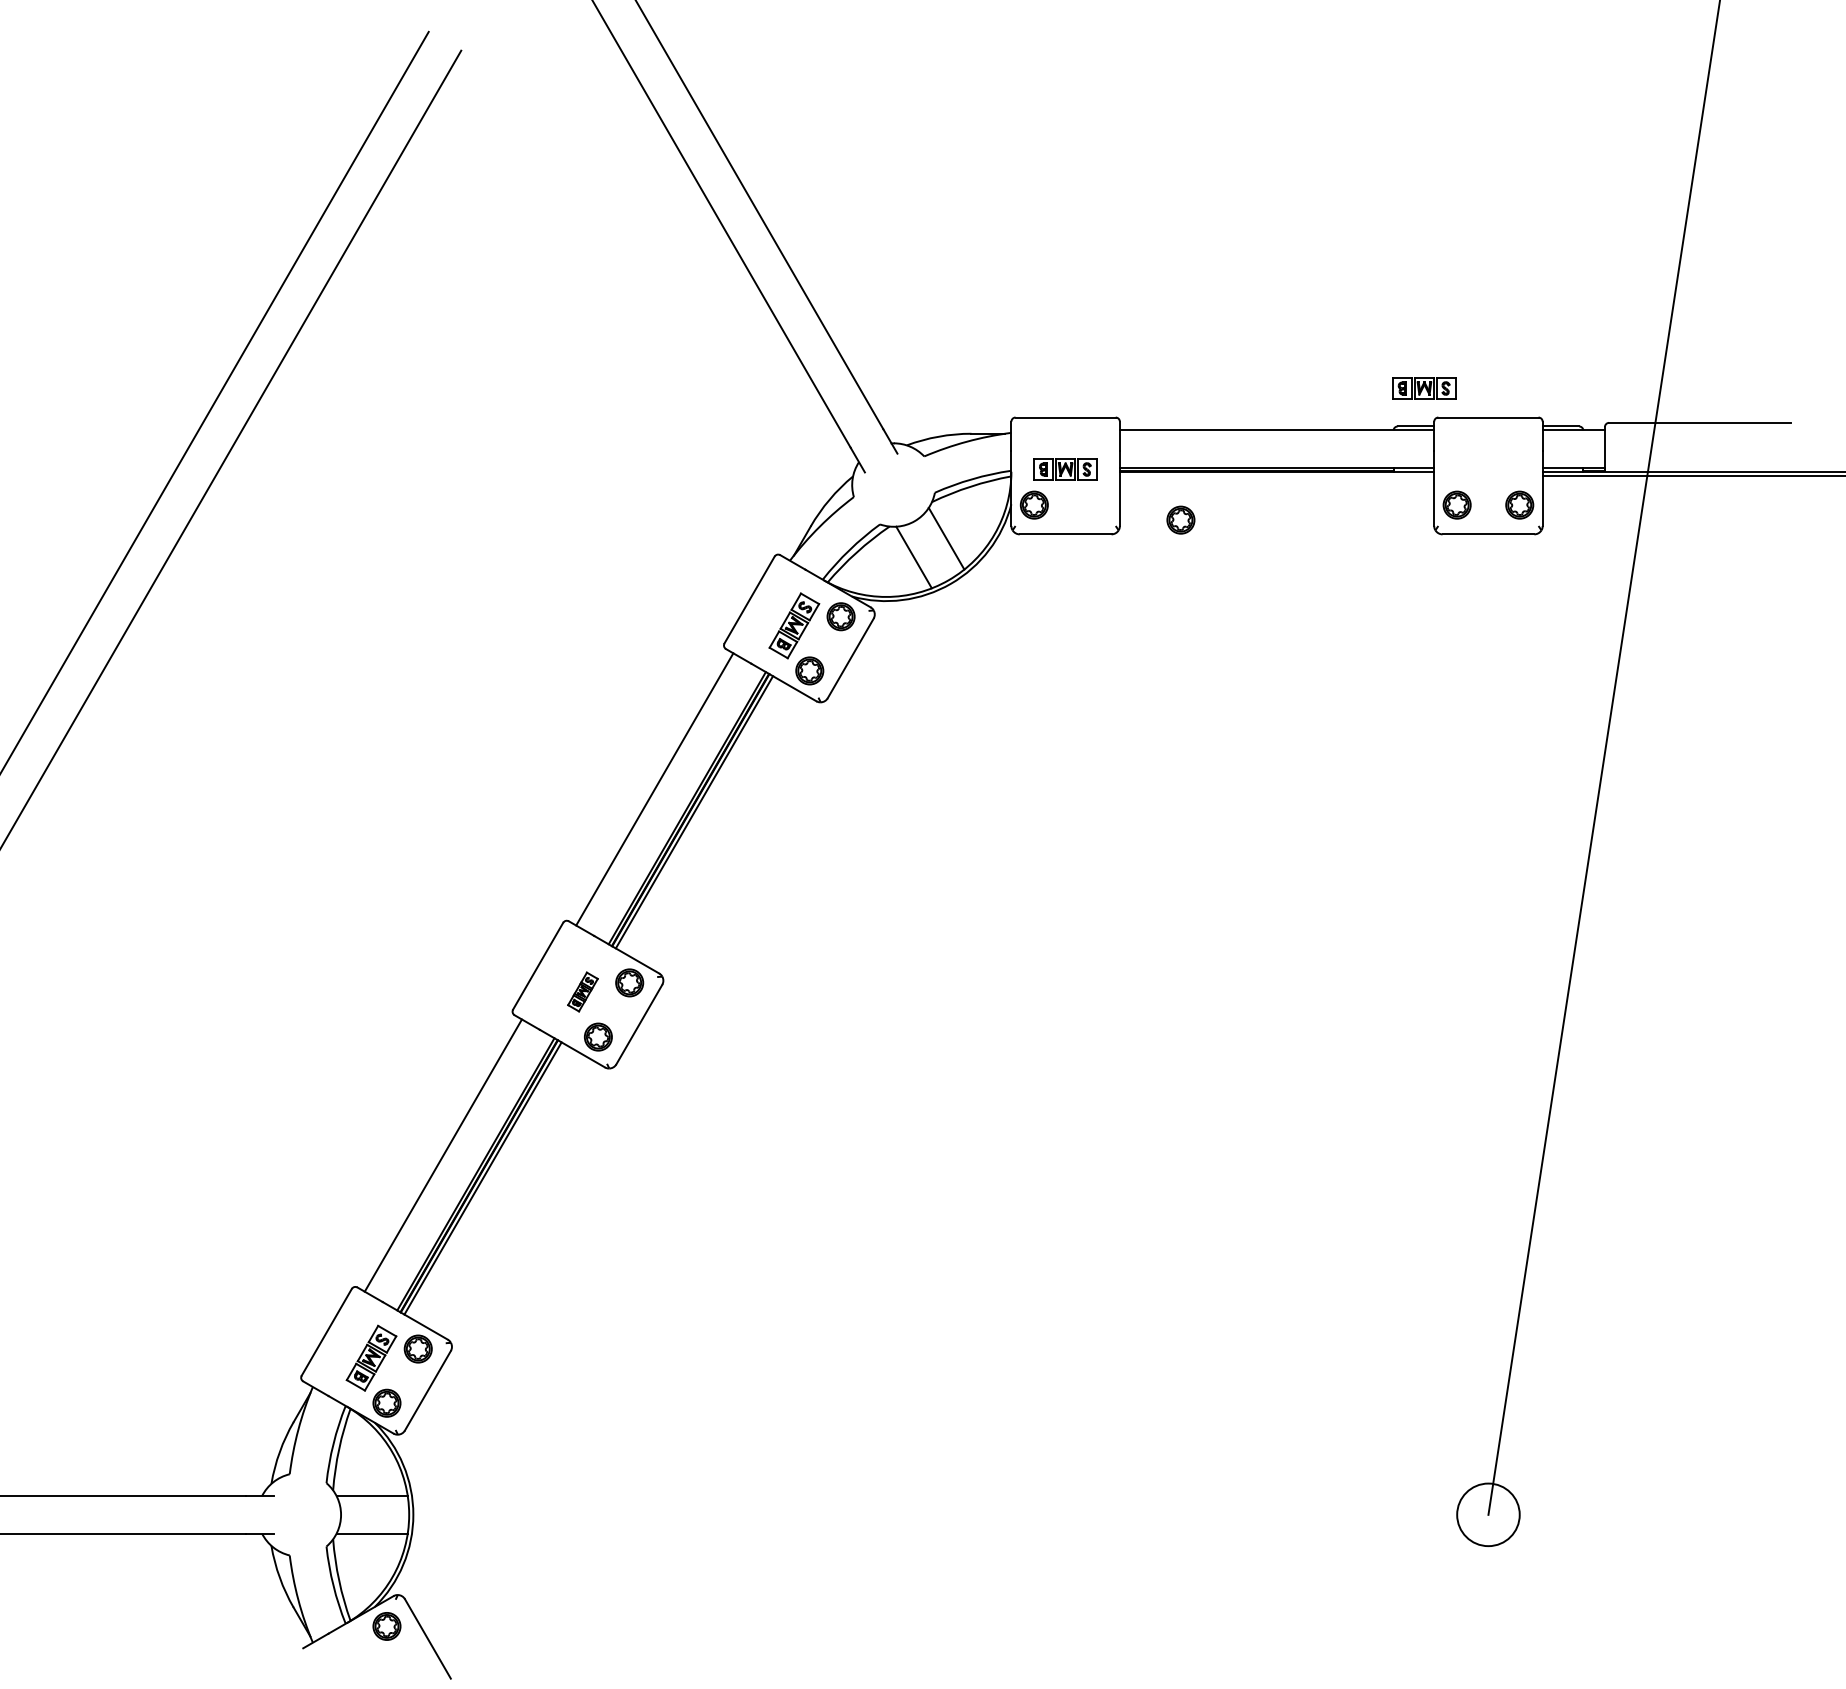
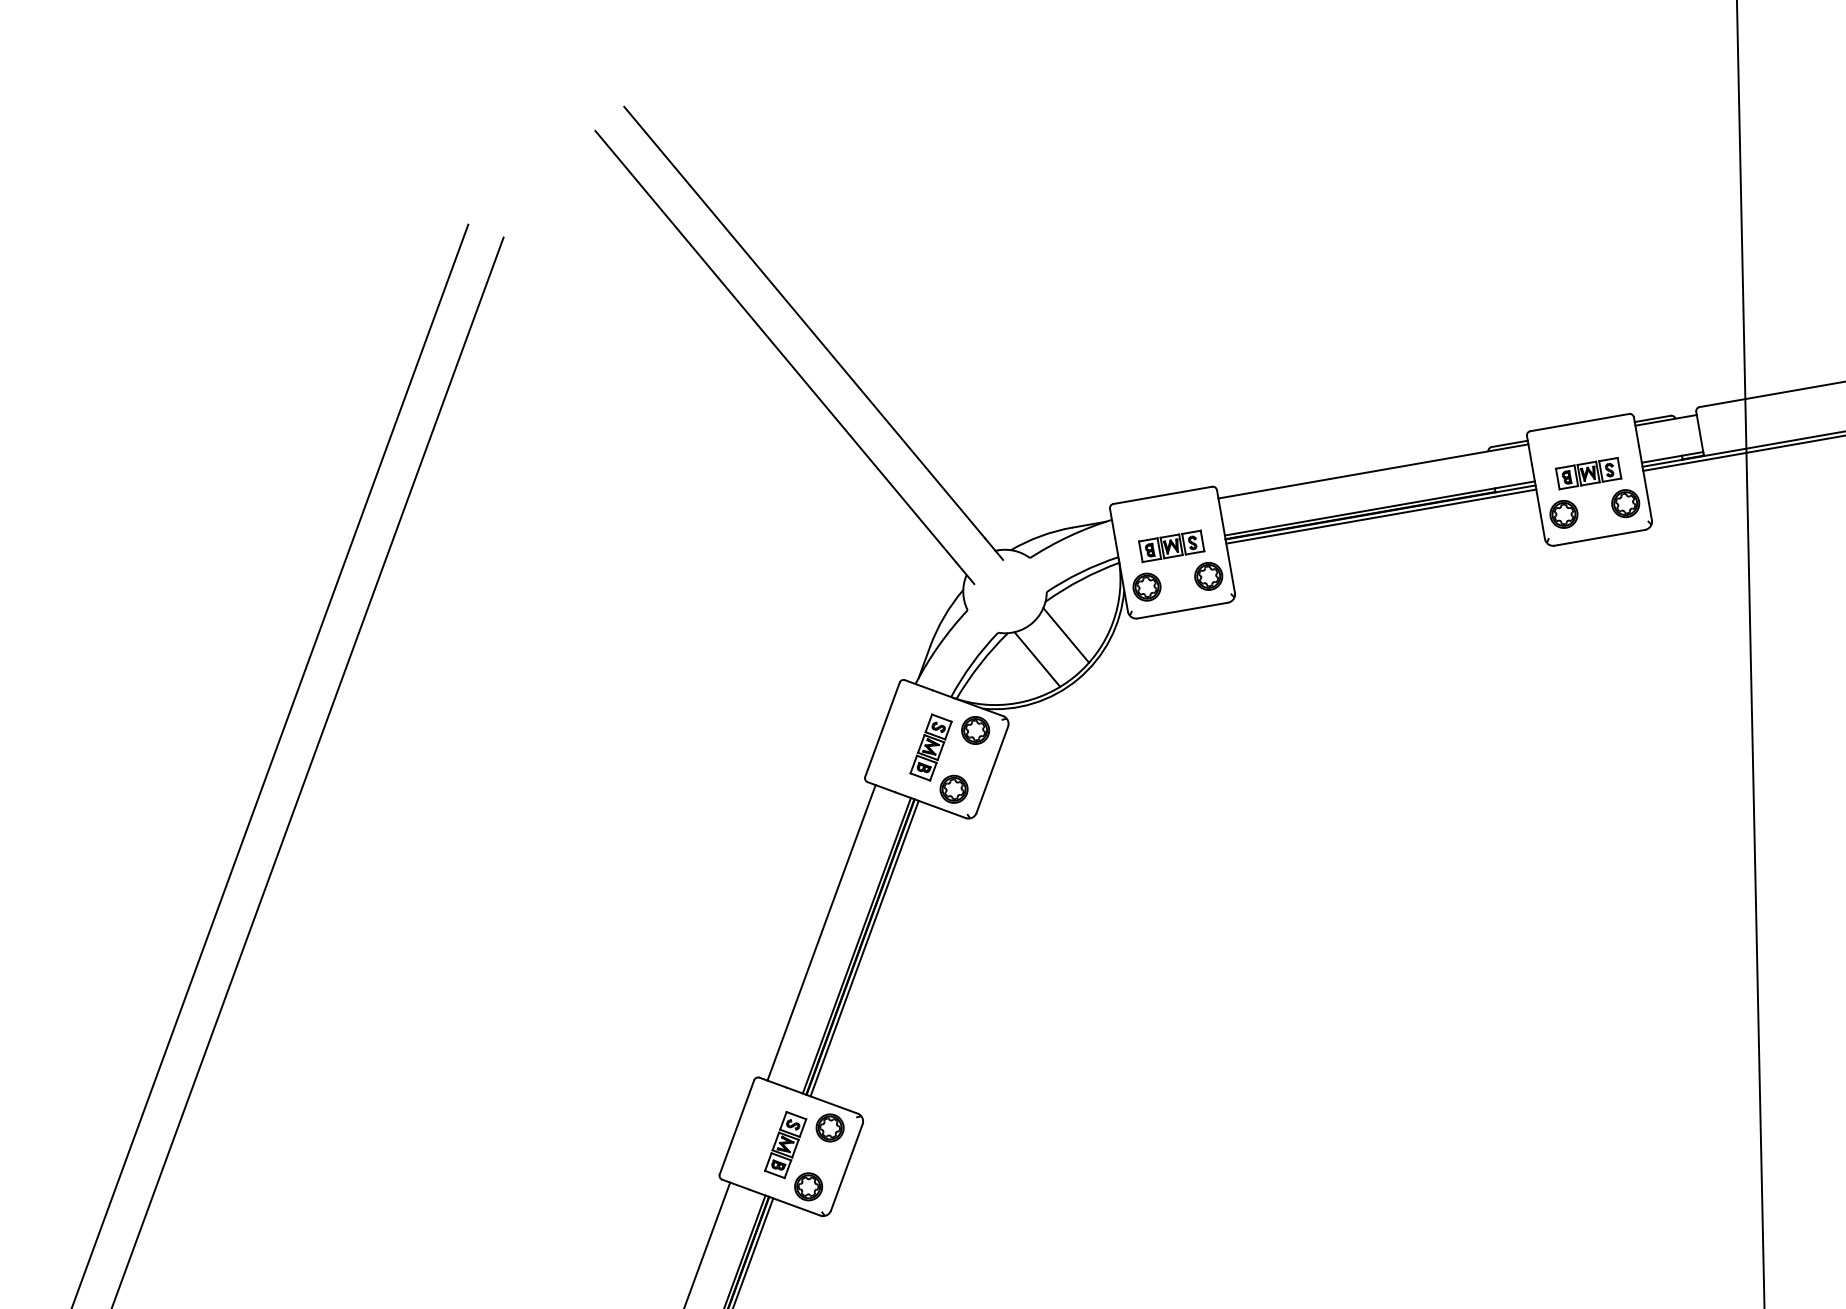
part: (1424, 388) -> (1588, 473), moved
line: (1276, 475) -> (1380, 516), added
part: (1180, 519) -> (1208, 575), moved
part: (582, 991) -> (785, 1144), size x1.67

